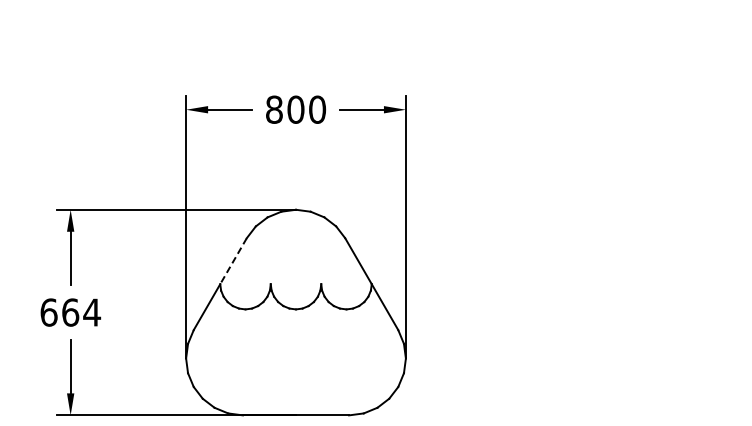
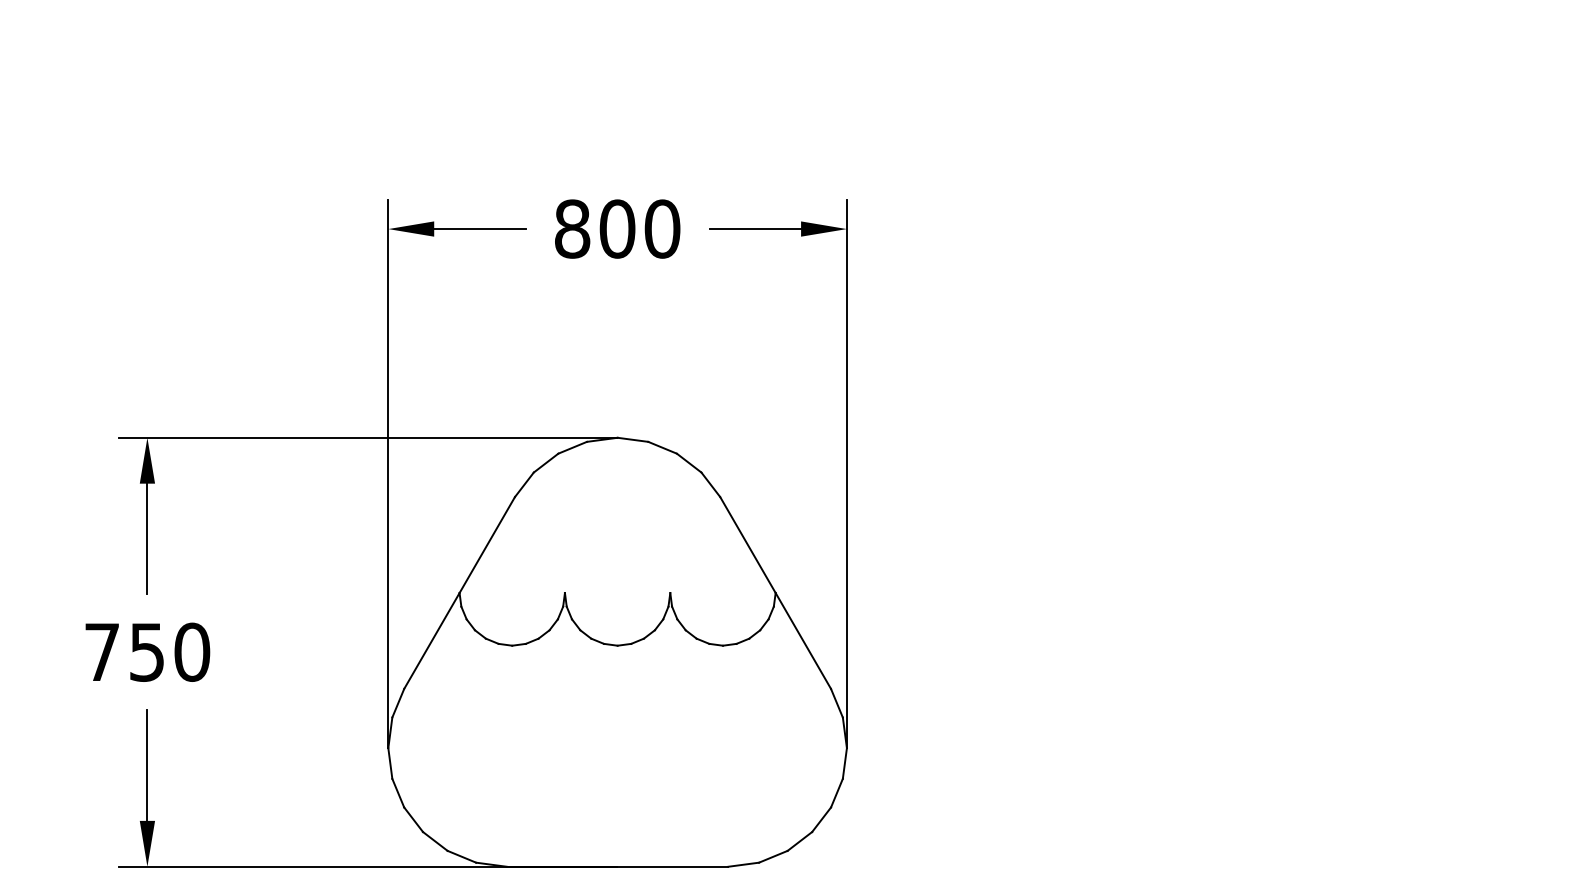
line: (233, 261) -> (487, 545), dashed -> solid
text: (70, 312) -> (147, 652), 664 -> 750

